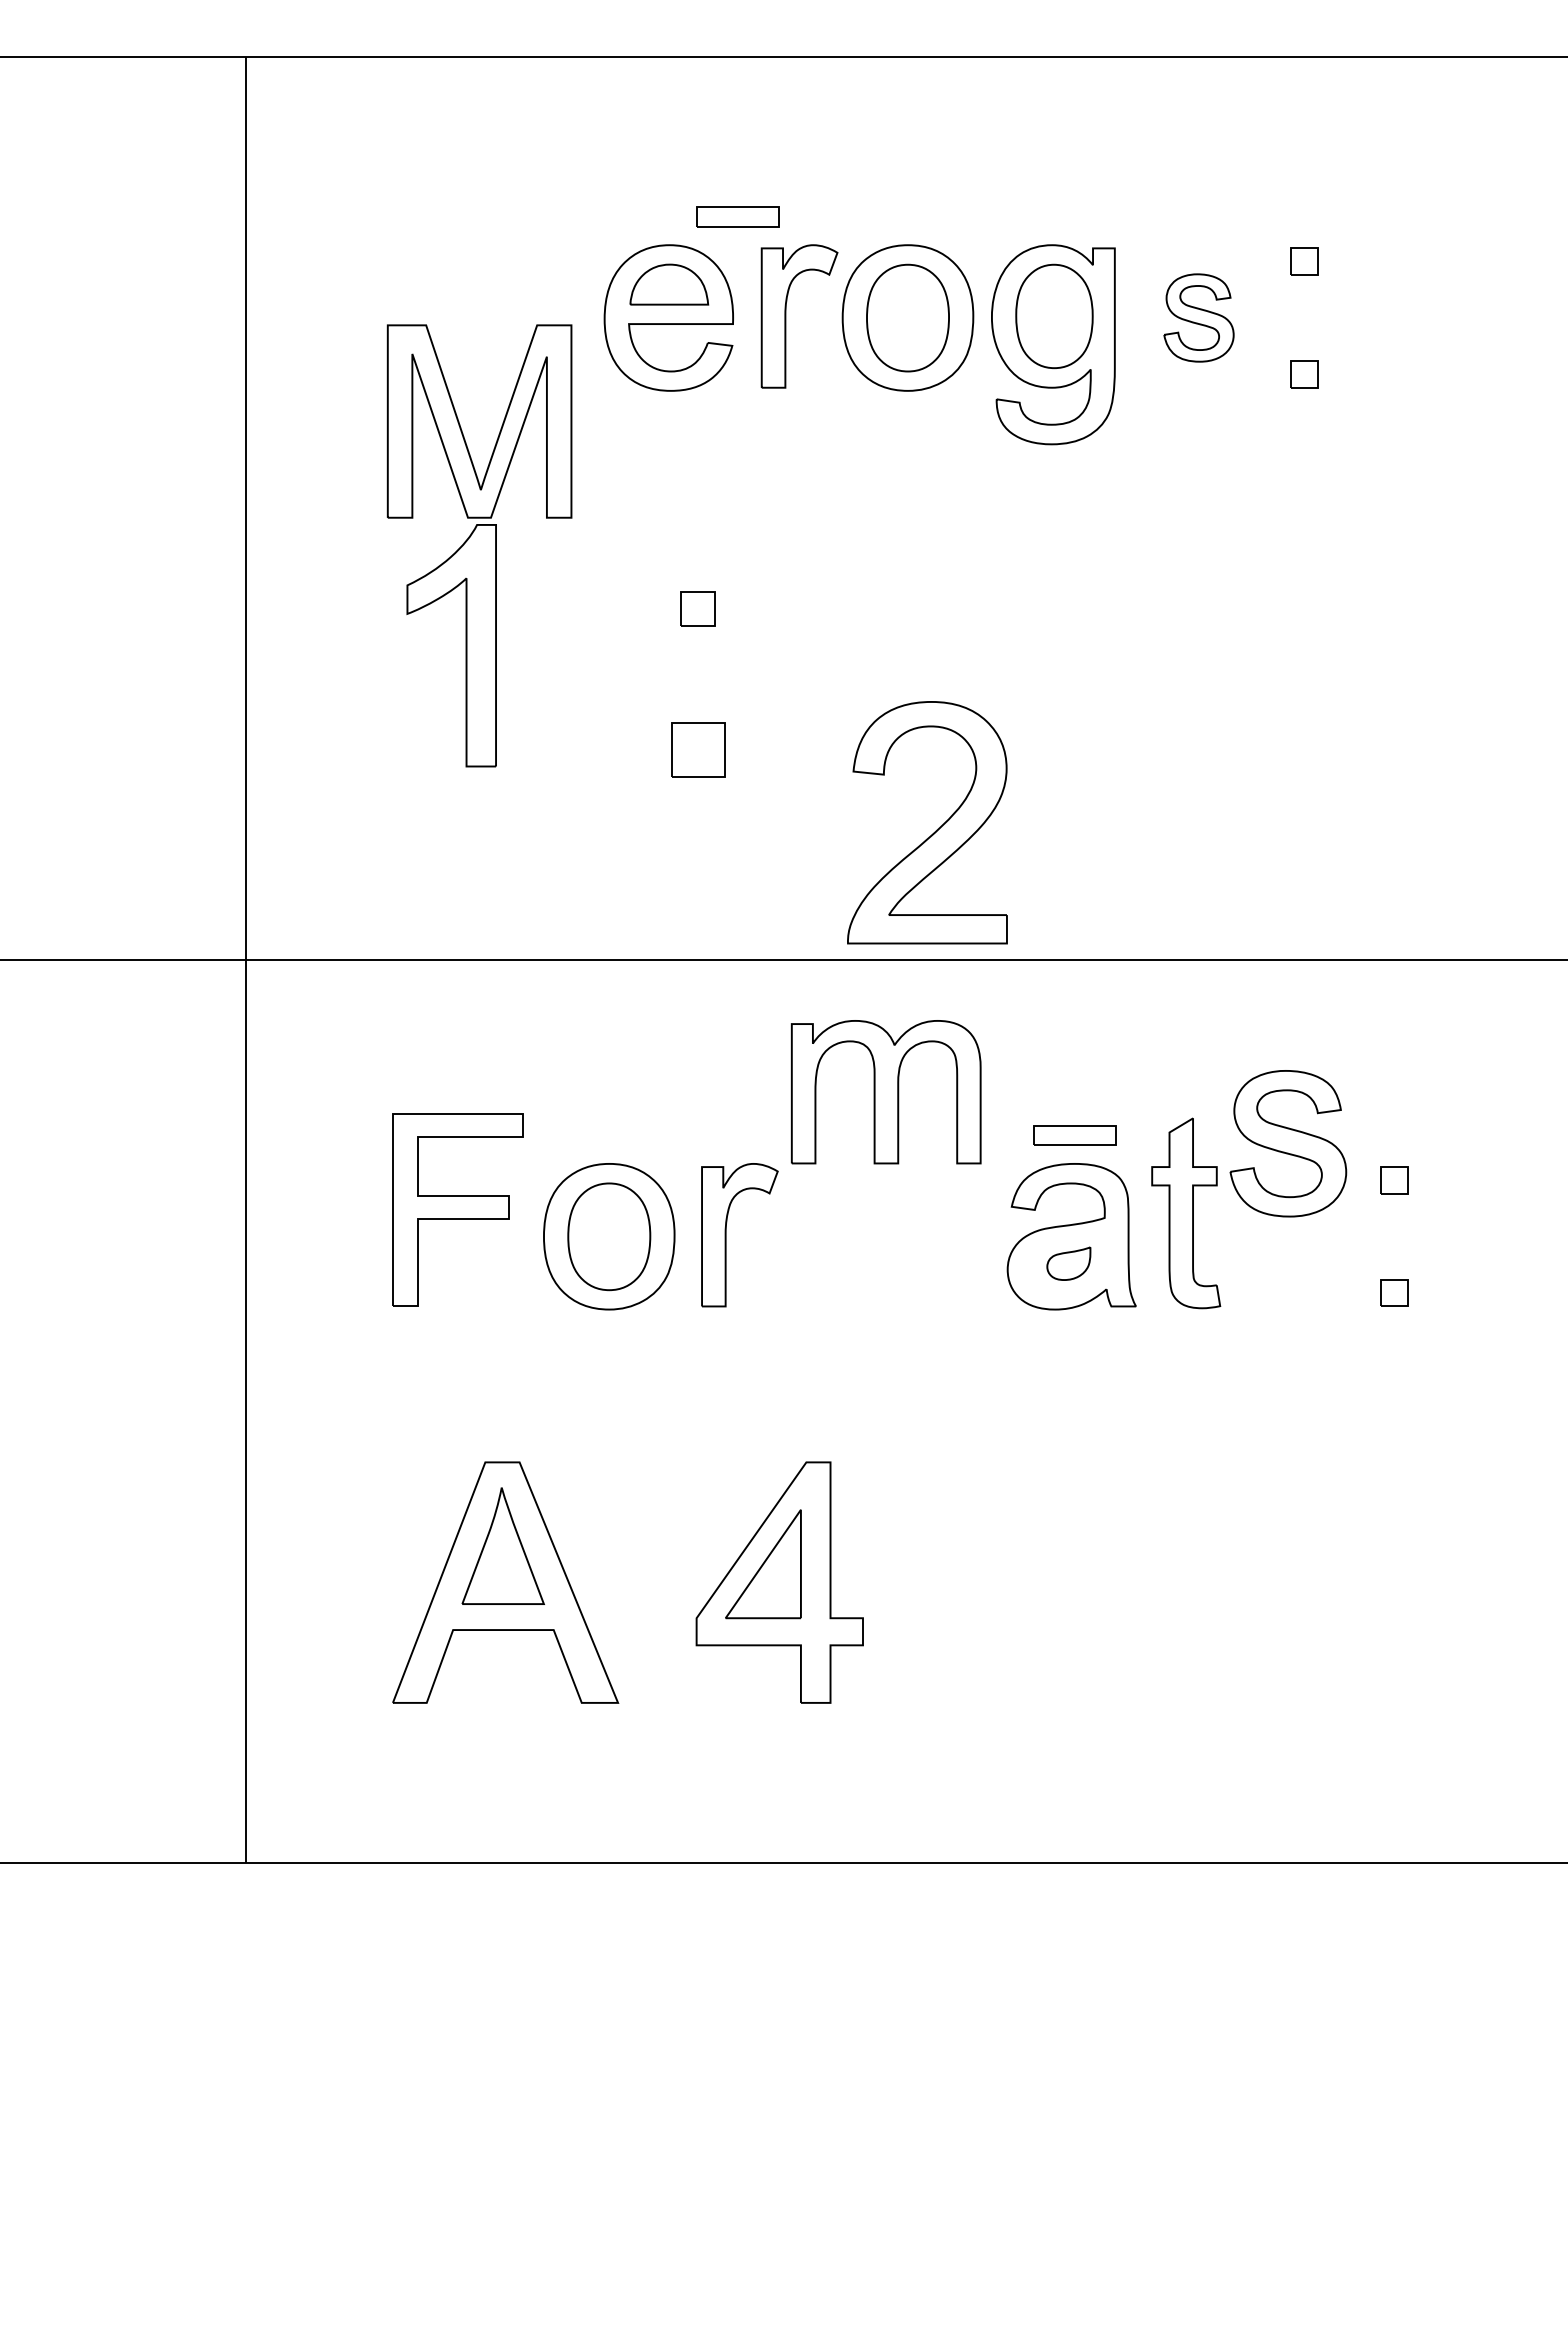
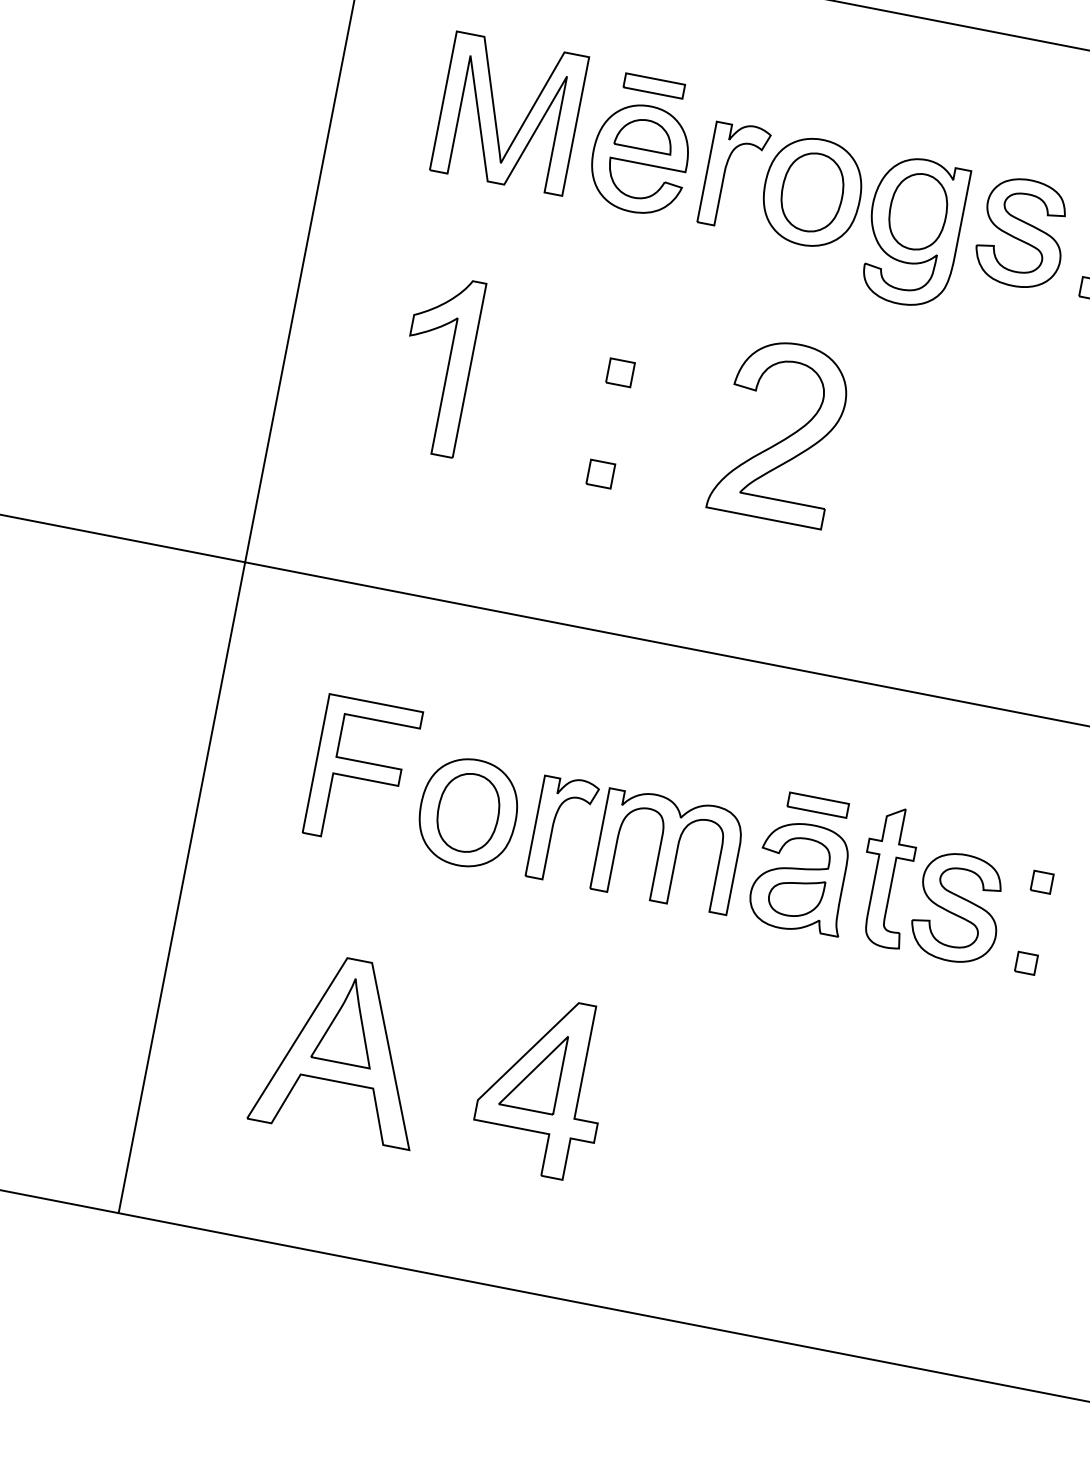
part: (737, 216) -> (654, 85), moved
part: (1198, 317) -> (1021, 232), size x1.67
part: (461, 427) -> (495, 115), moved
part: (697, 749) -> (600, 473), size x0.62
part: (935, 830) -> (785, 438), moved
part: (885, 1092) -> (667, 850), moved
part: (1288, 1143) -> (958, 907), moved
part: (1068, 1263) -> (795, 896), size x1.67

